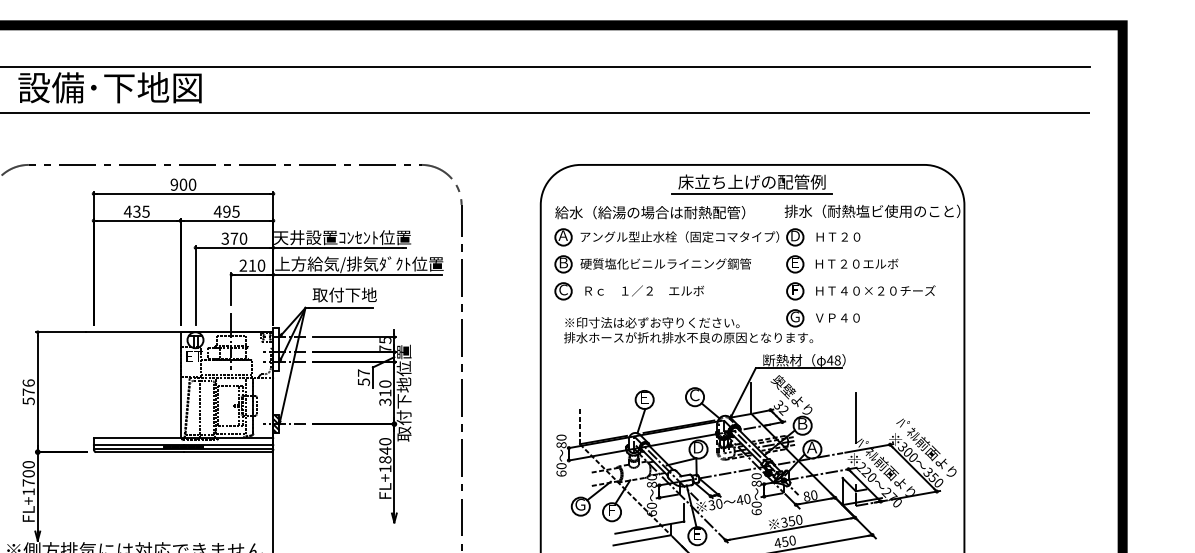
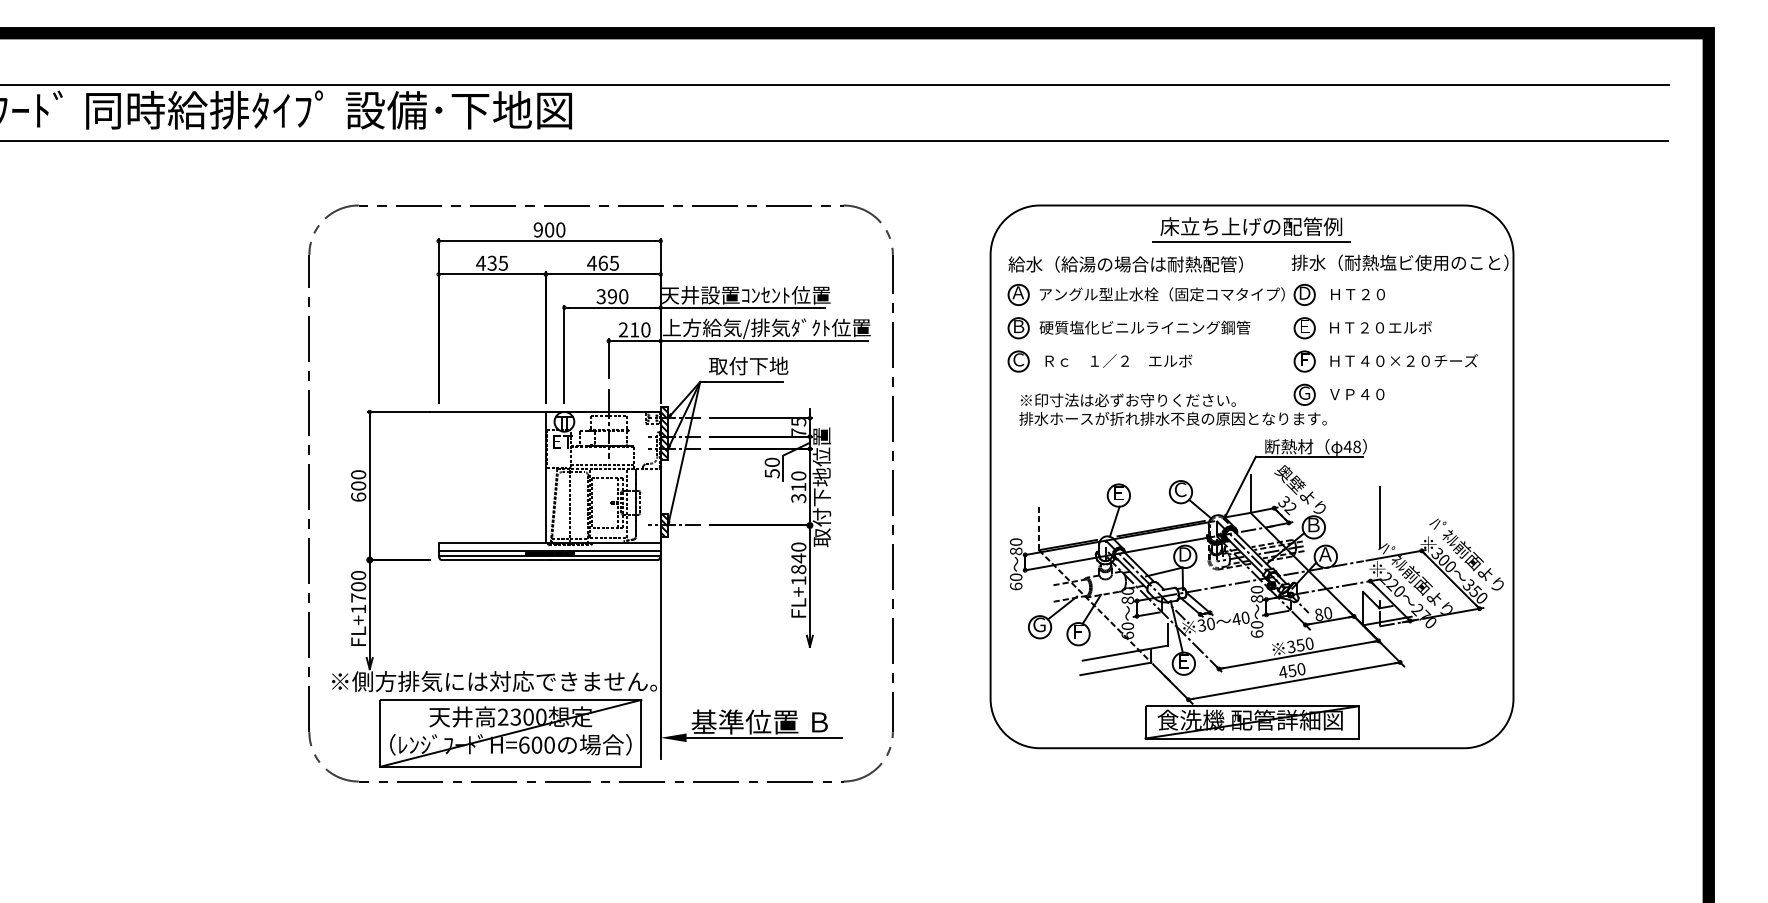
text: (226, 211) -> (602, 262), 495 -> 465
text: (234, 238) -> (612, 296), 370 -> 390
hatch: (276, 349) -> (664, 433), added
text: (363, 372) -> (771, 461), 57 -> 50
text: (28, 391) -> (358, 485), 576 -> 600

